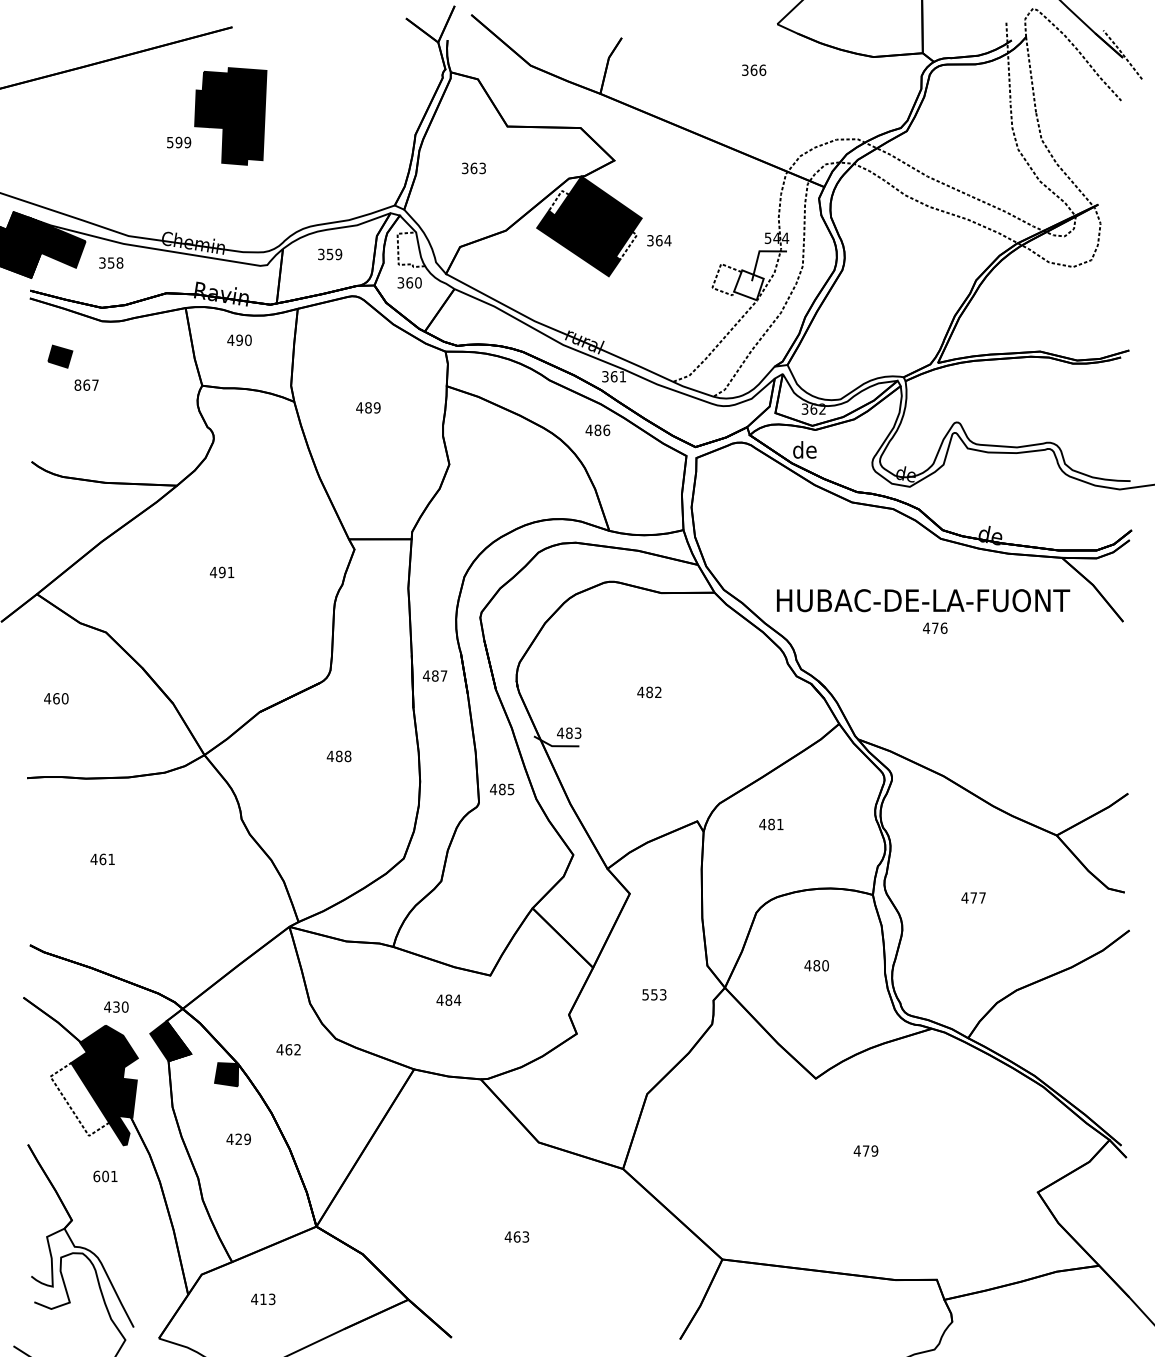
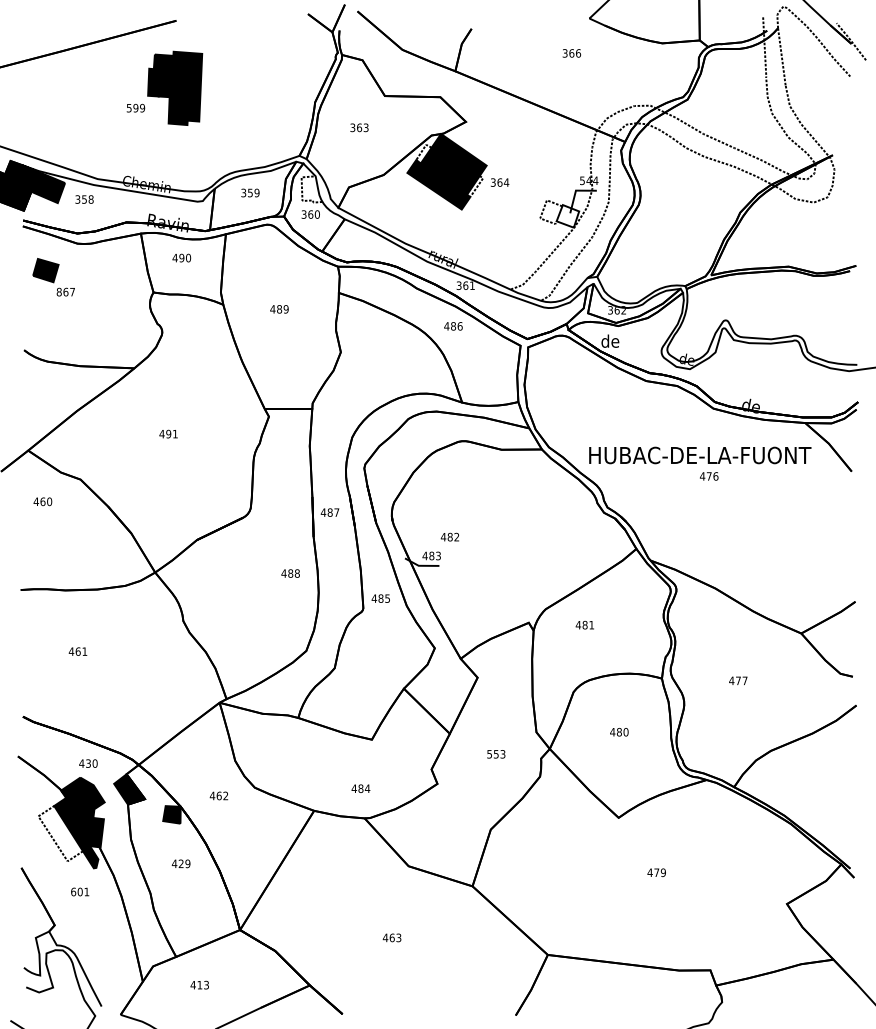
part: (60, 356) -> (46, 270), size x1.4
text: (649, 692) -> (450, 537), moved
text: (56, 698) -> (43, 501), moved
text: (338, 756) -> (290, 573), moved
text: (448, 999) -> (360, 788), moved

